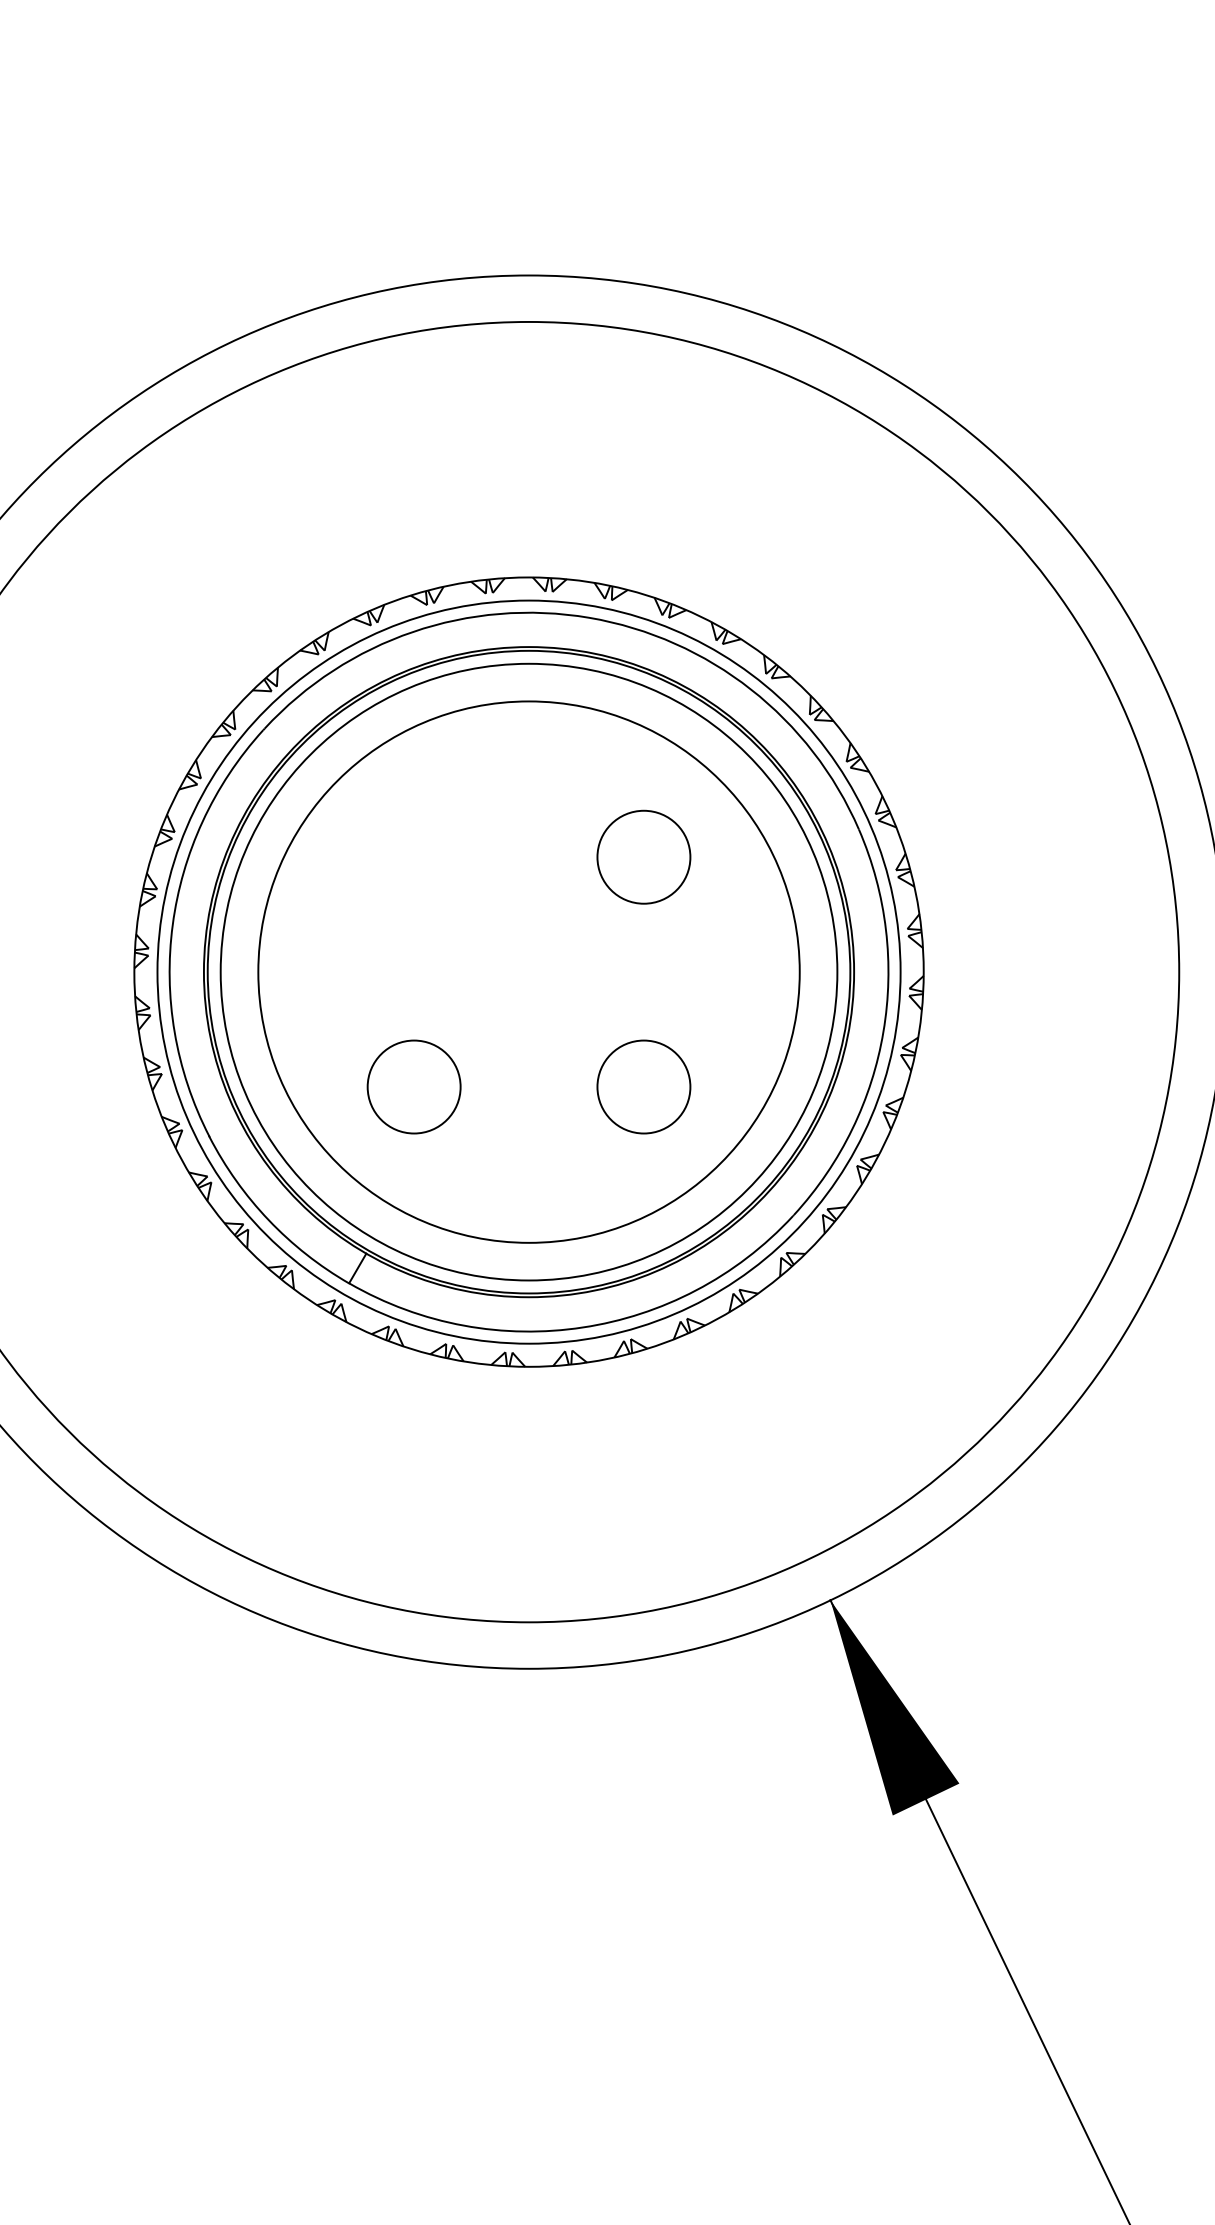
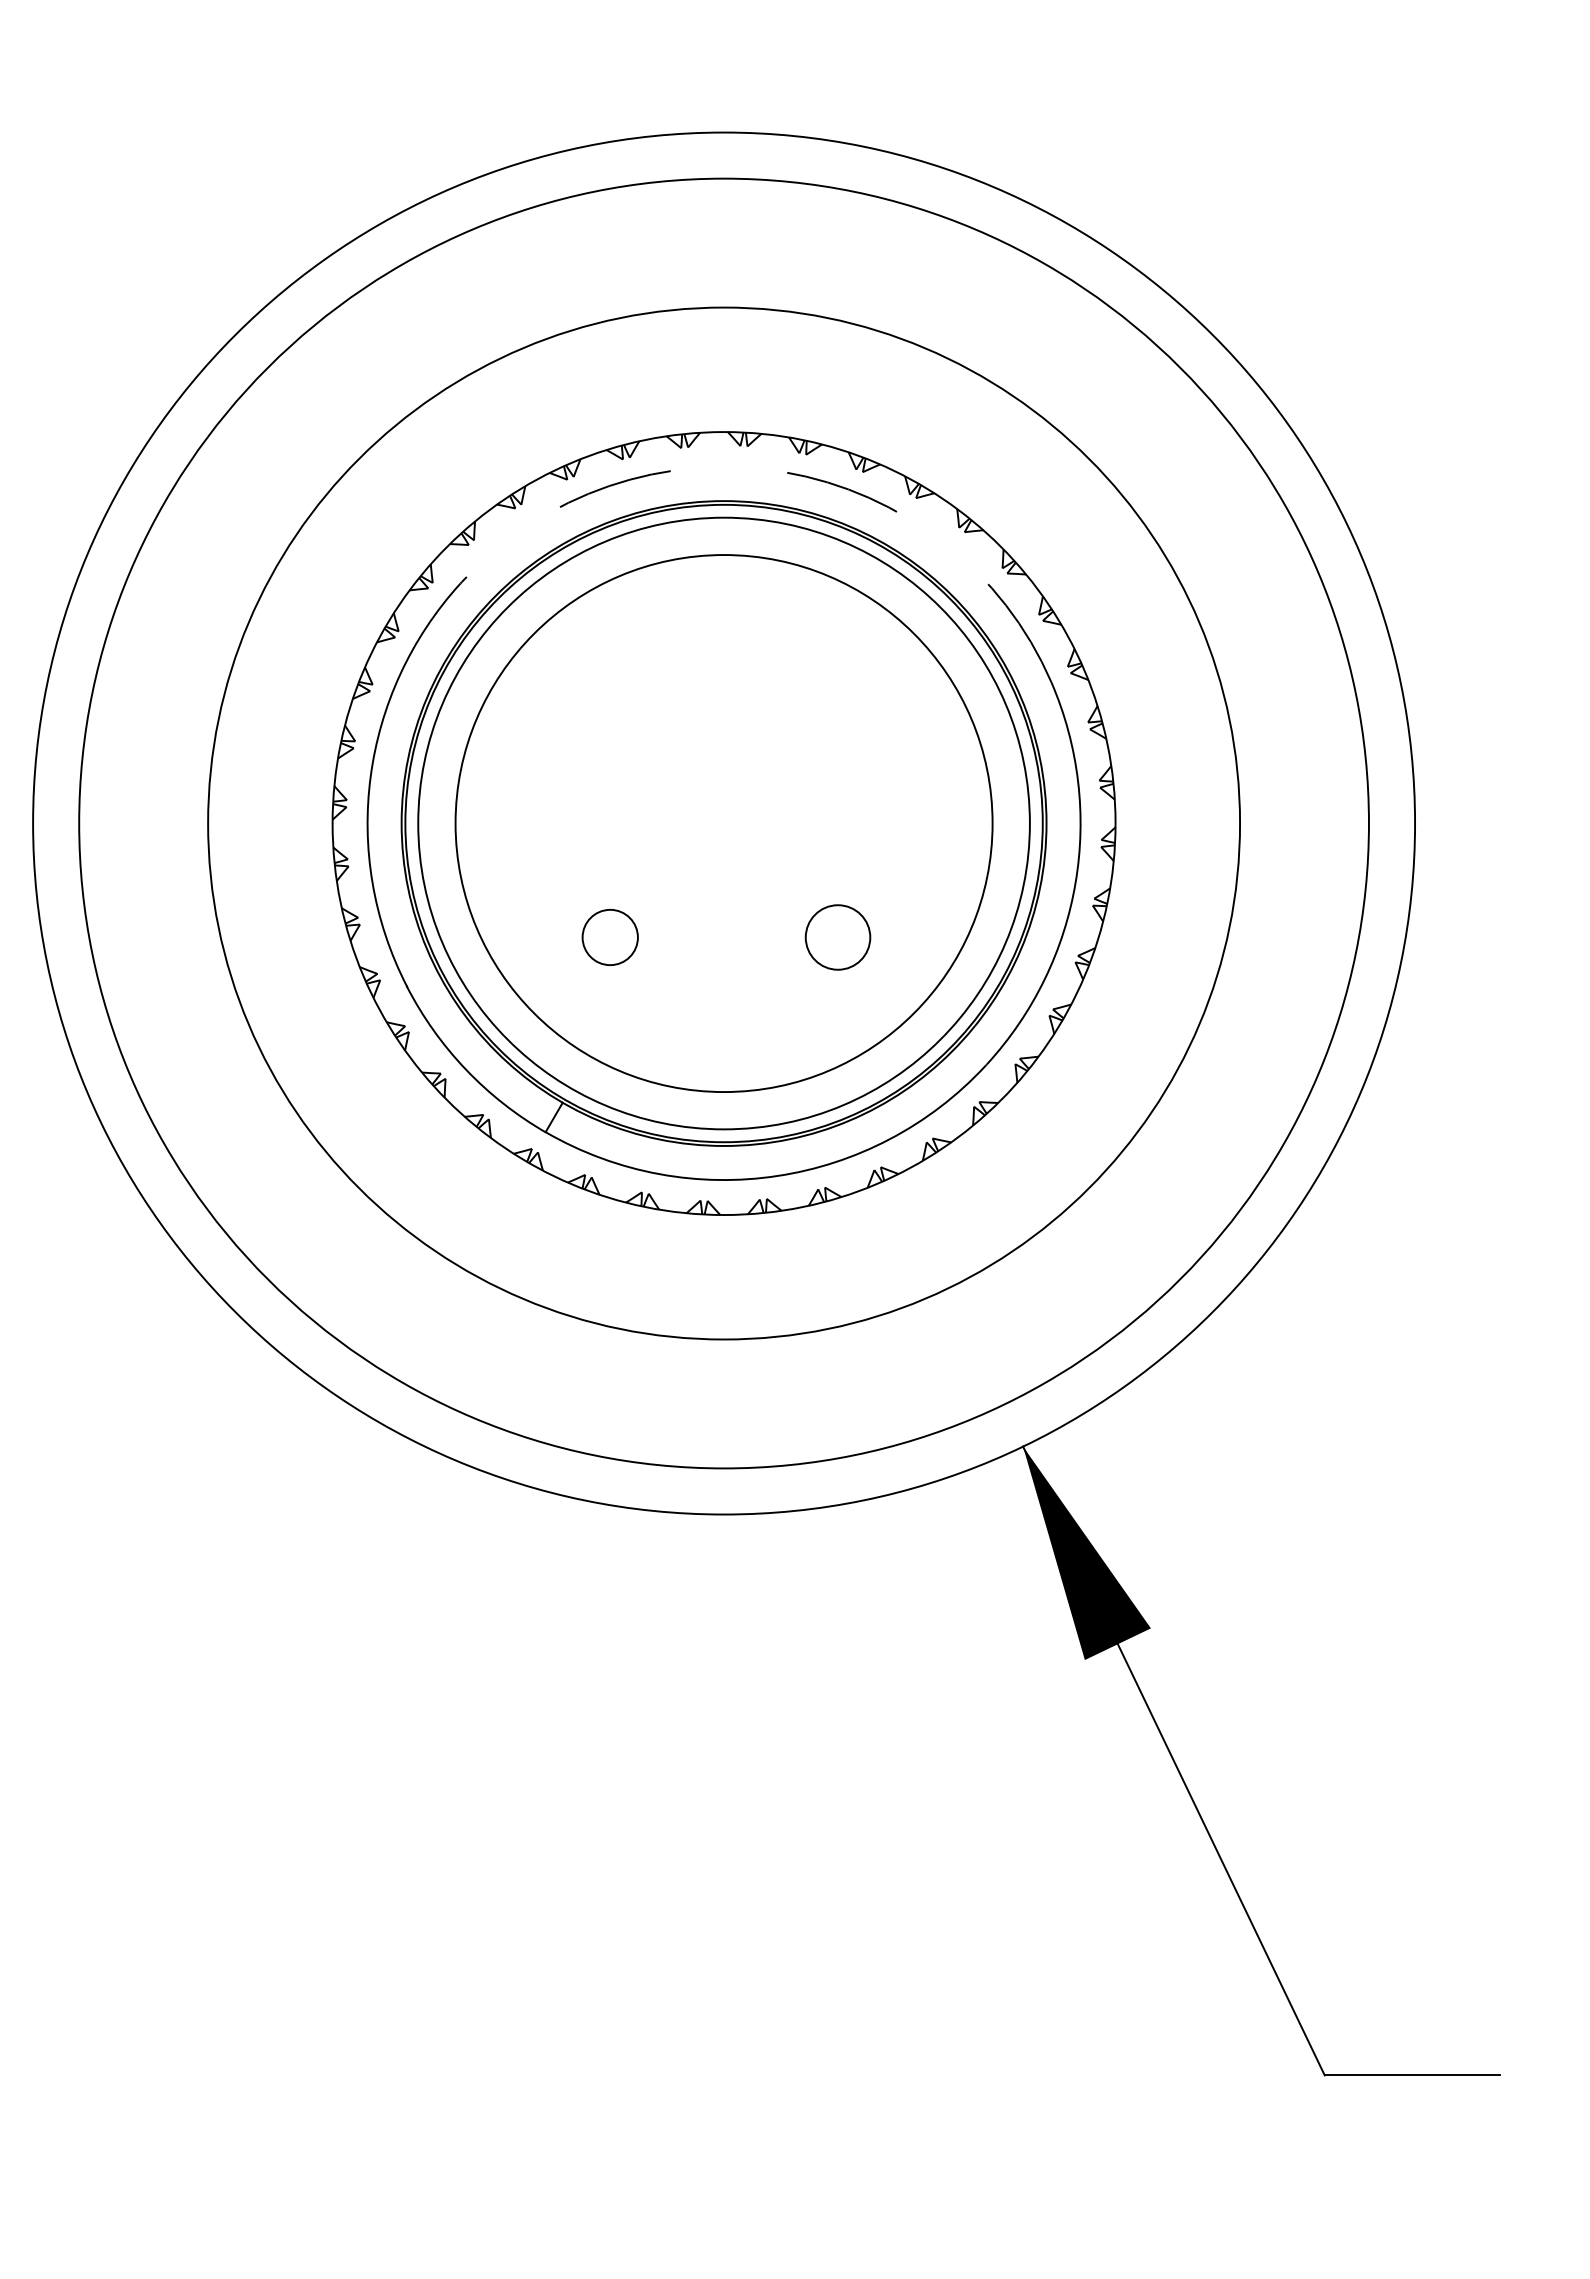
arc: (588, 618) -> (783, 472), solid -> dashed
circle: (643, 857) -> (837, 709), removed
circle: (528, 972) -> (723, 823), size x1.4
circle: (414, 1087) -> (610, 937), size x0.6
circle: (643, 1087) -> (837, 937), size x0.7

